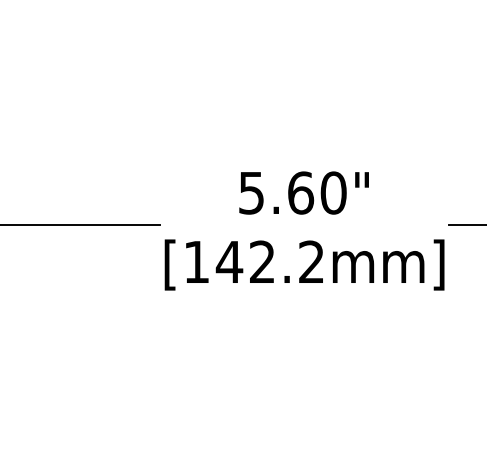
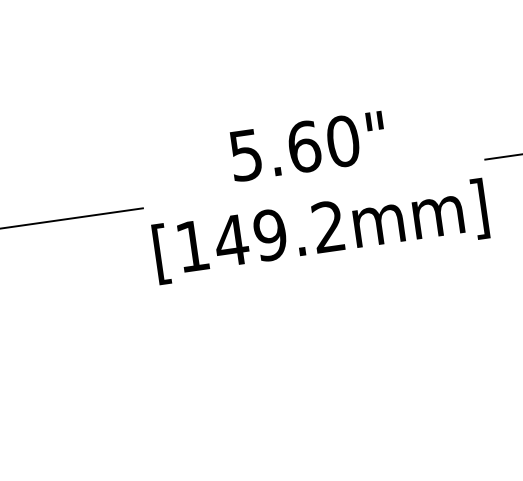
text: (262, 261) -> (270, 234), [142.2mm] -> [149.2mm]

